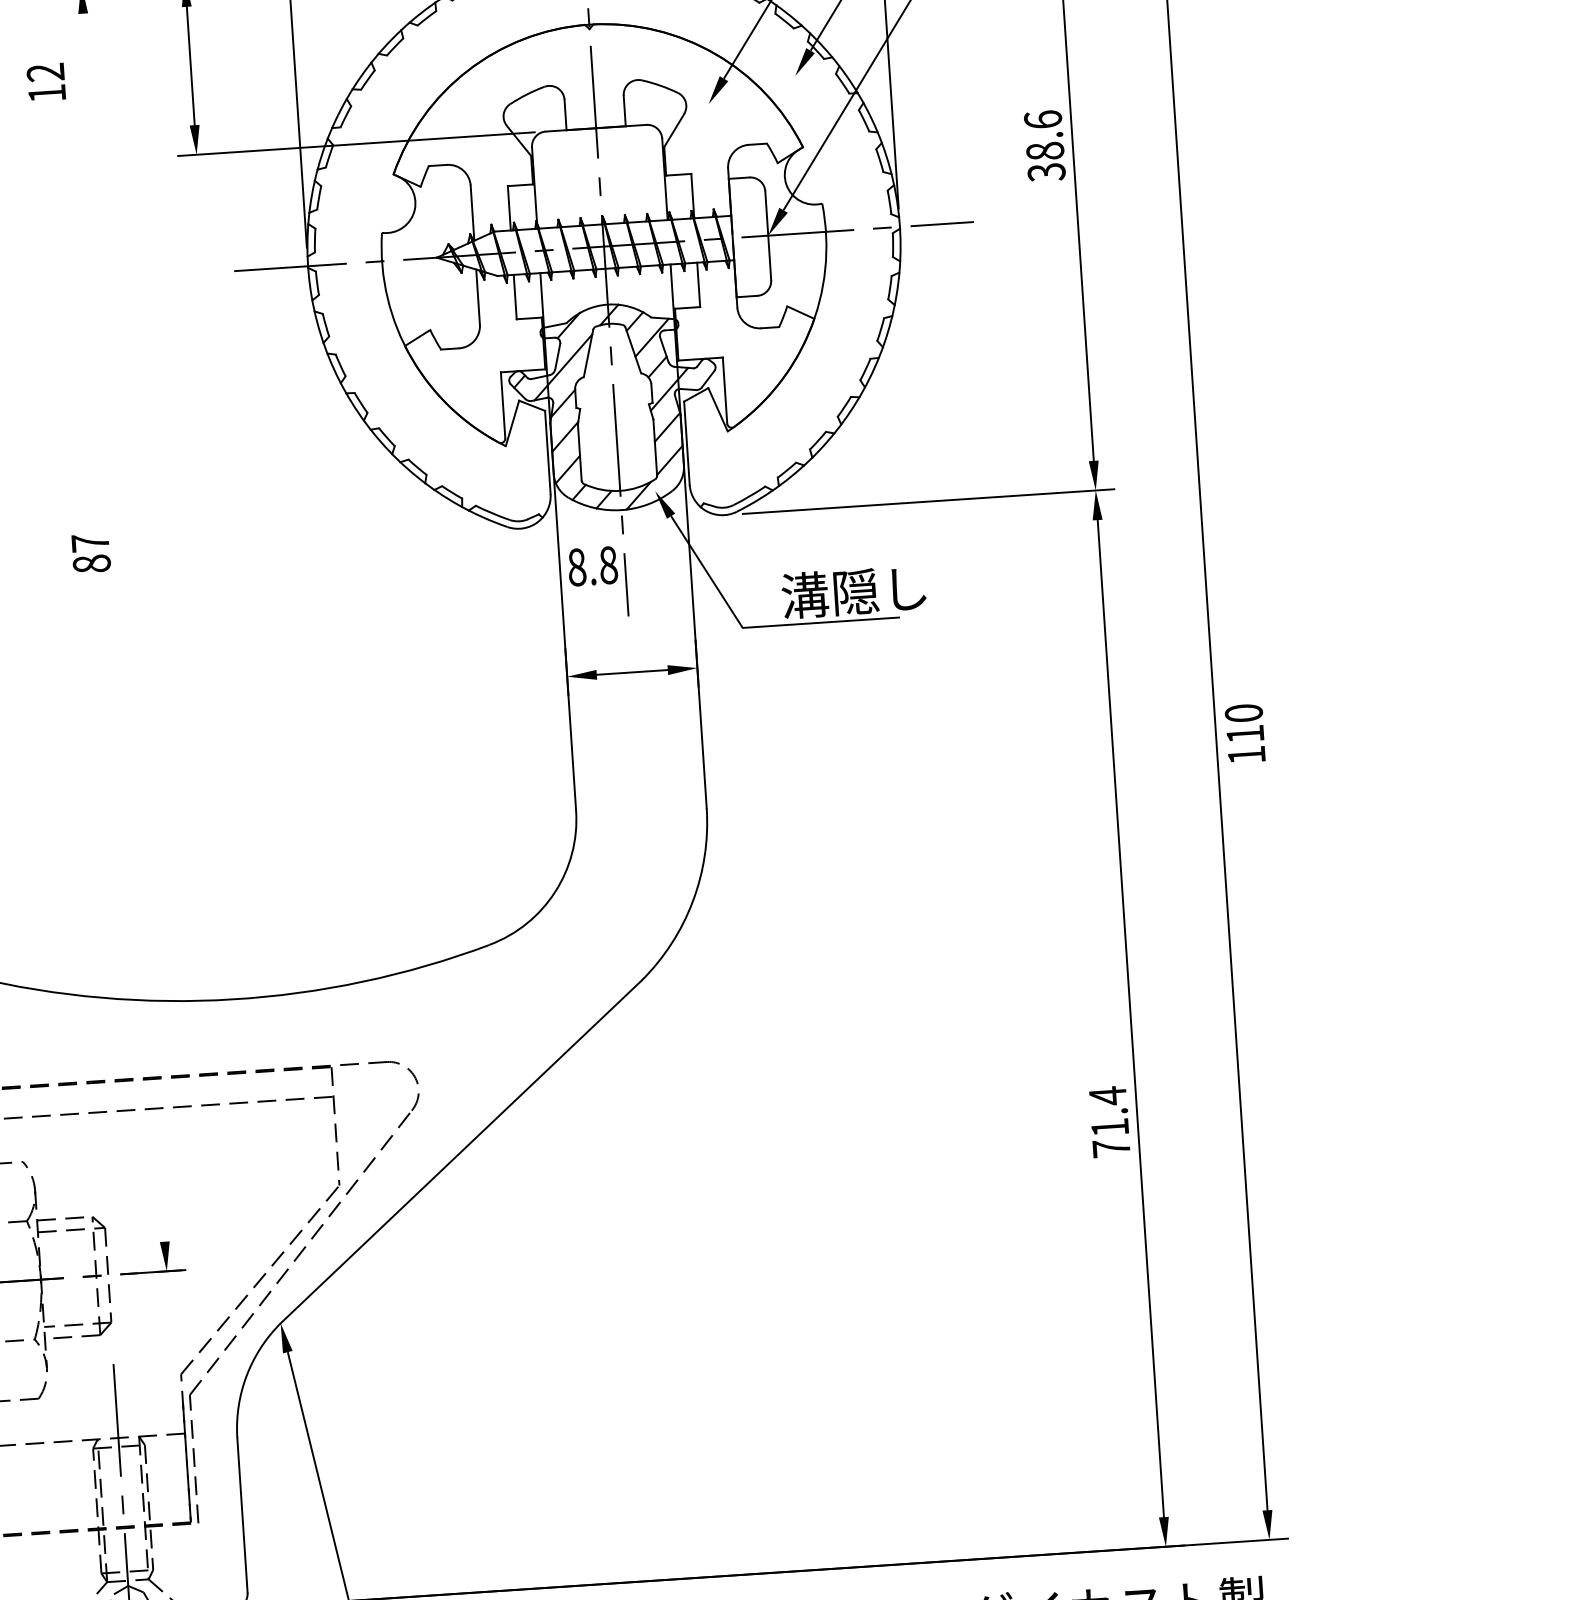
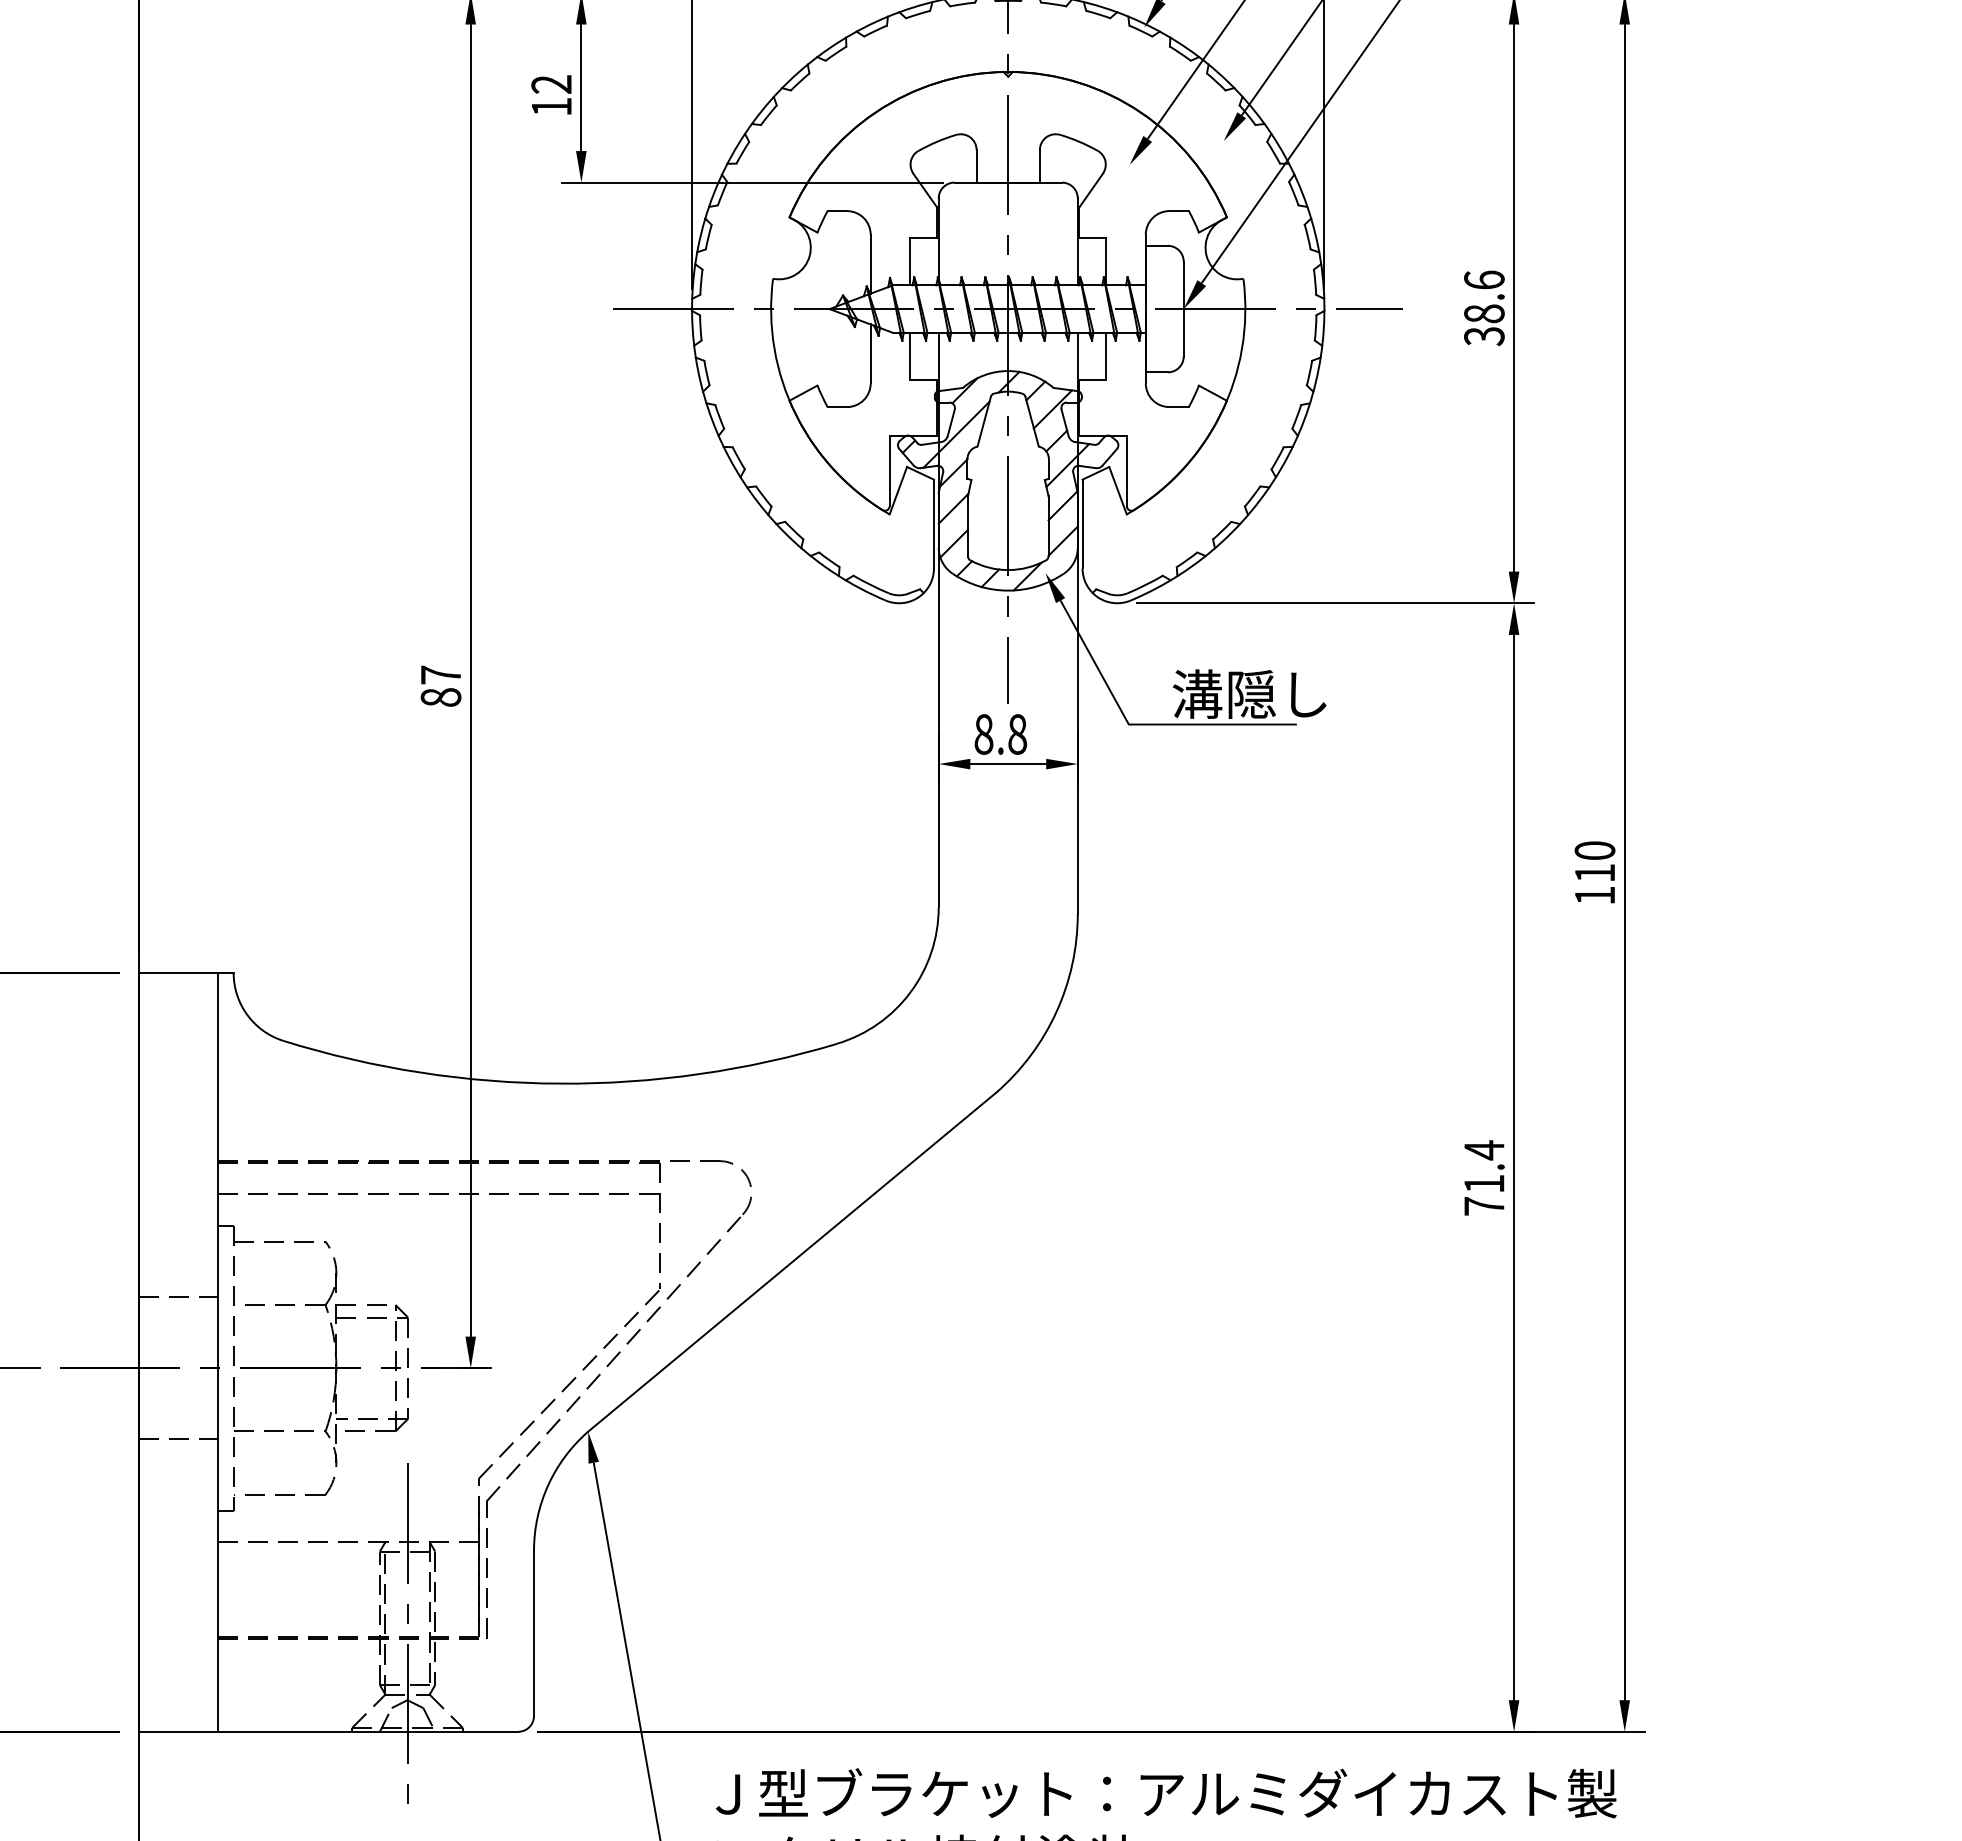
text: (46, 81) -> (551, 94), moved
text: (1045, 146) -> (1484, 308), moved
text: (90, 552) -> (440, 685), moved
text: (592, 566) -> (1000, 734), moved
line: (123, 627) -> (470, 680), added
text: (1244, 733) -> (1594, 872), moved
text: (1109, 1121) -> (1484, 1177), moved

